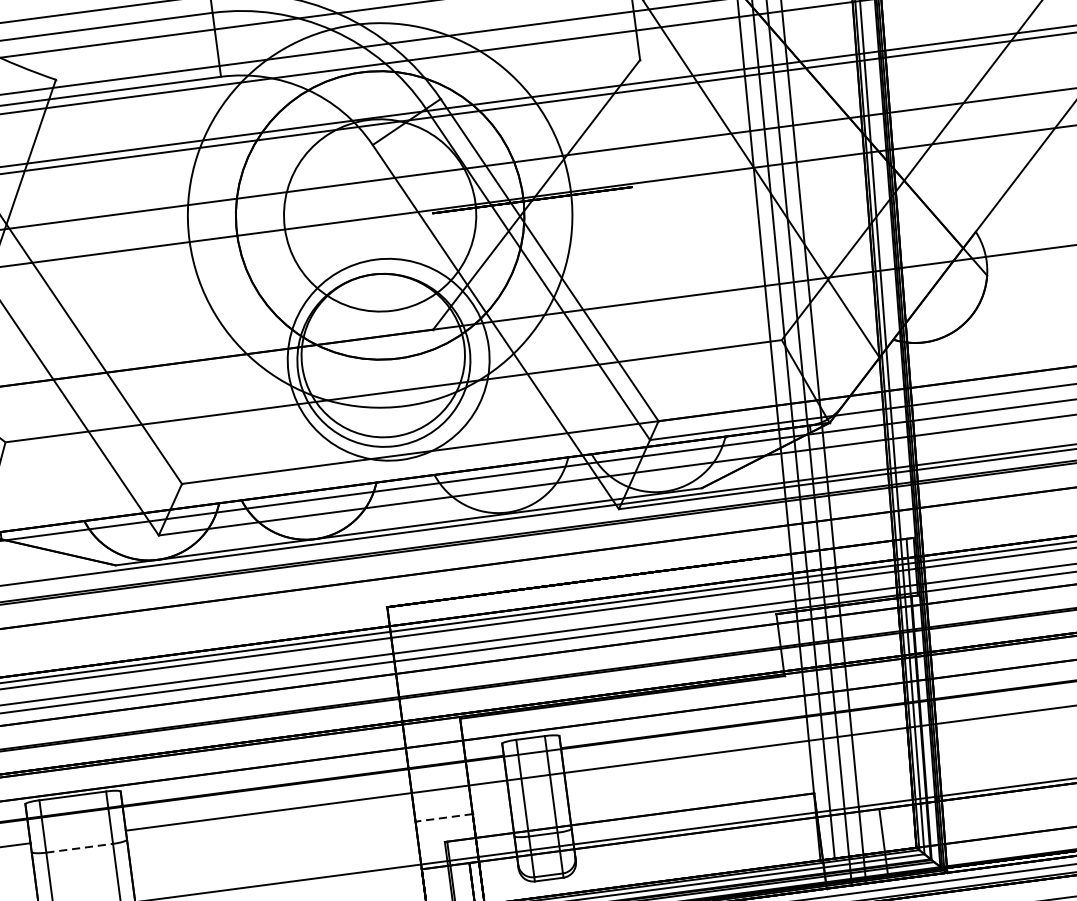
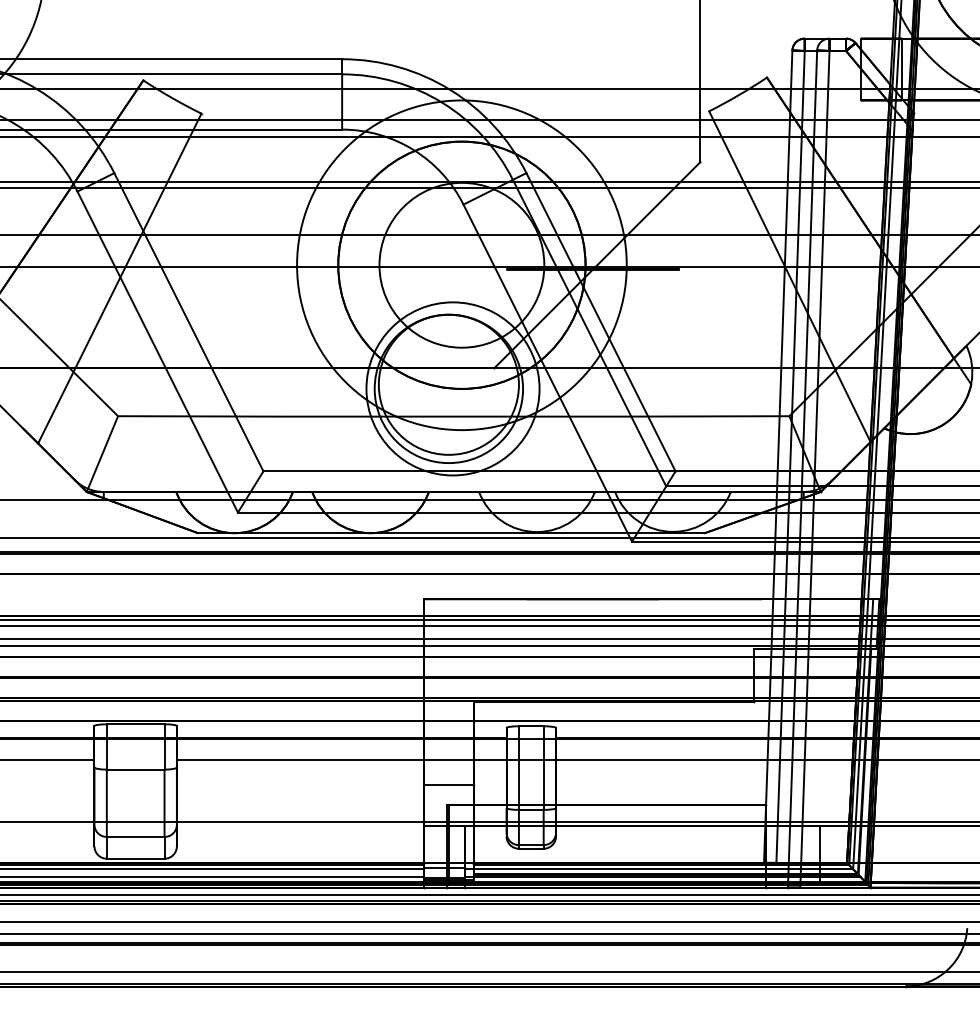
line: (443, 817) -> (448, 784), dashed -> solid
line: (79, 848) -> (135, 769), dashed -> solid

